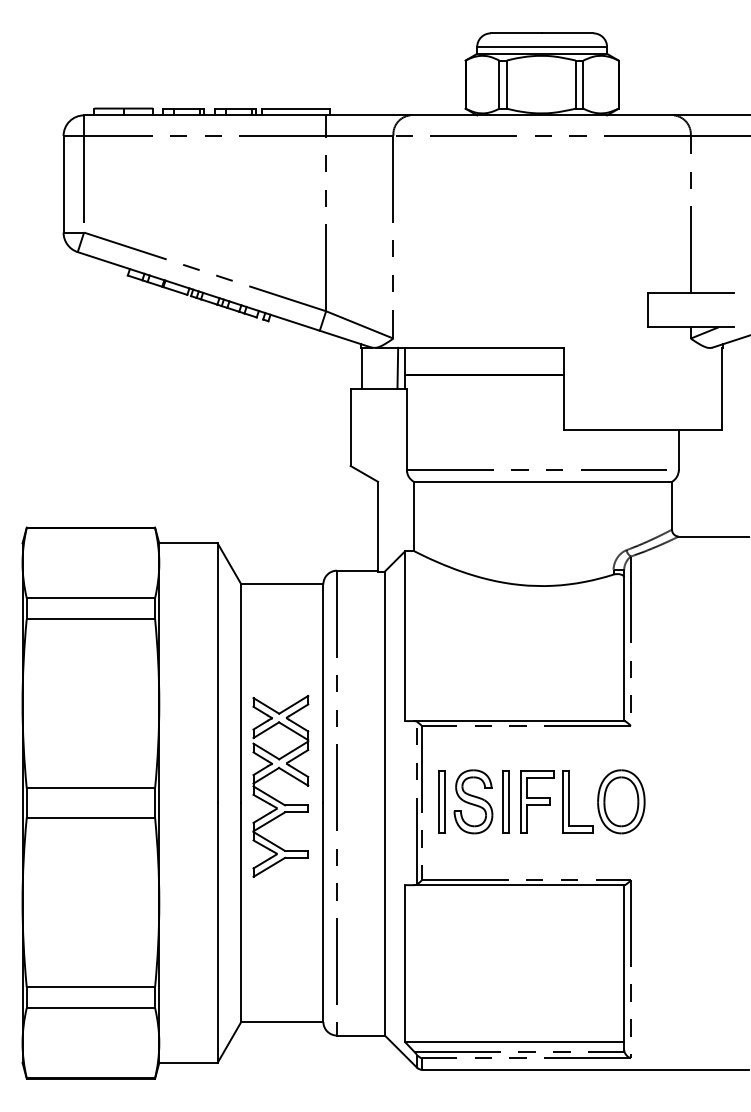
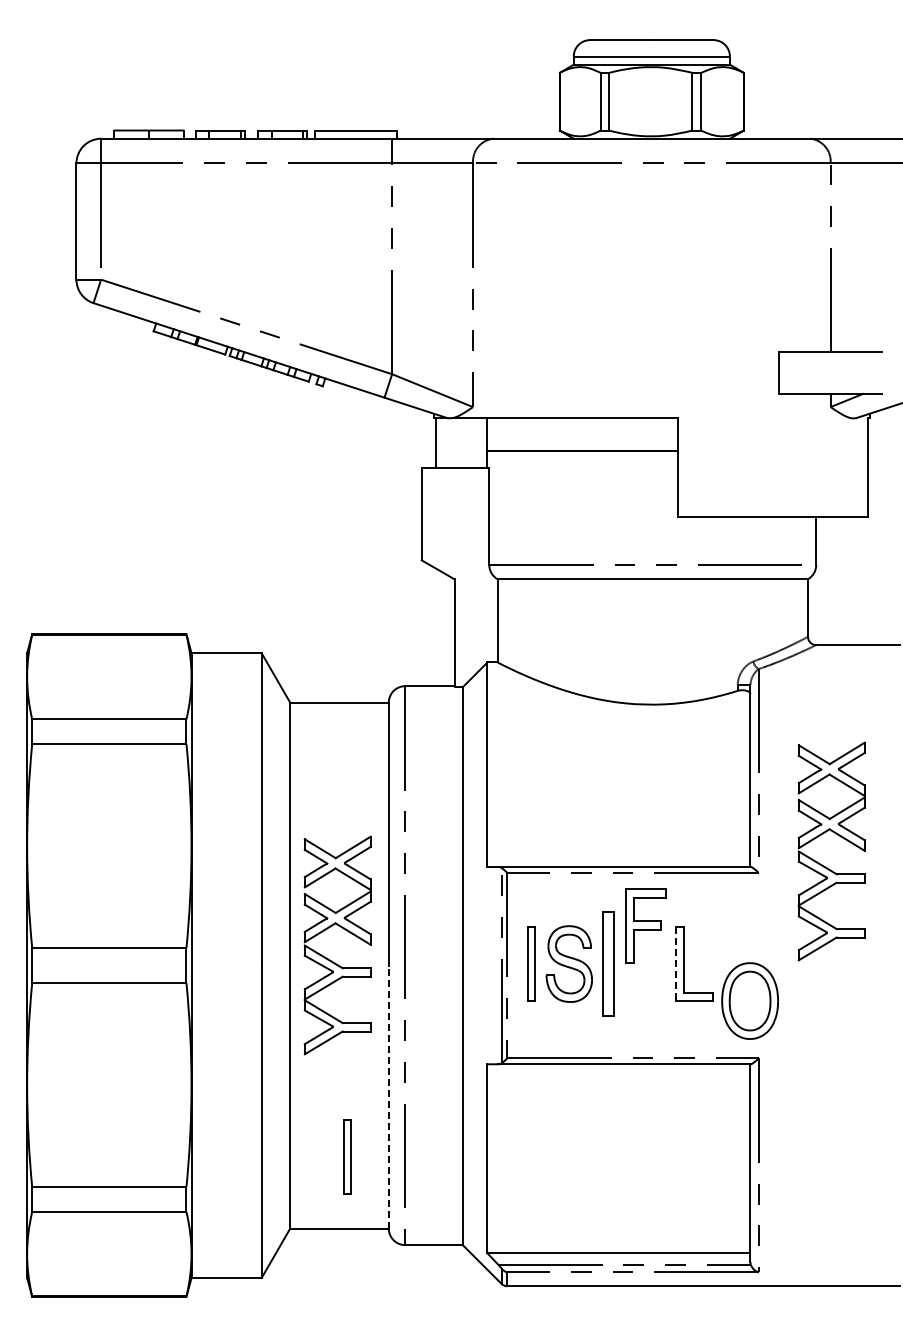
line: (397, 368) -> (477, 442), removed
part: (685, 719) -> (824, 865), added
part: (505, 801) -> (607, 963), size x1.4
part: (536, 801) -> (645, 925), moved
part: (620, 801) -> (749, 1000), moved
line: (562, 802) -> (676, 964), solid -> dashed
line: (323, 912) -> (388, 1097), solid -> dashed
part: (289, 961) -> (347, 1156), added

